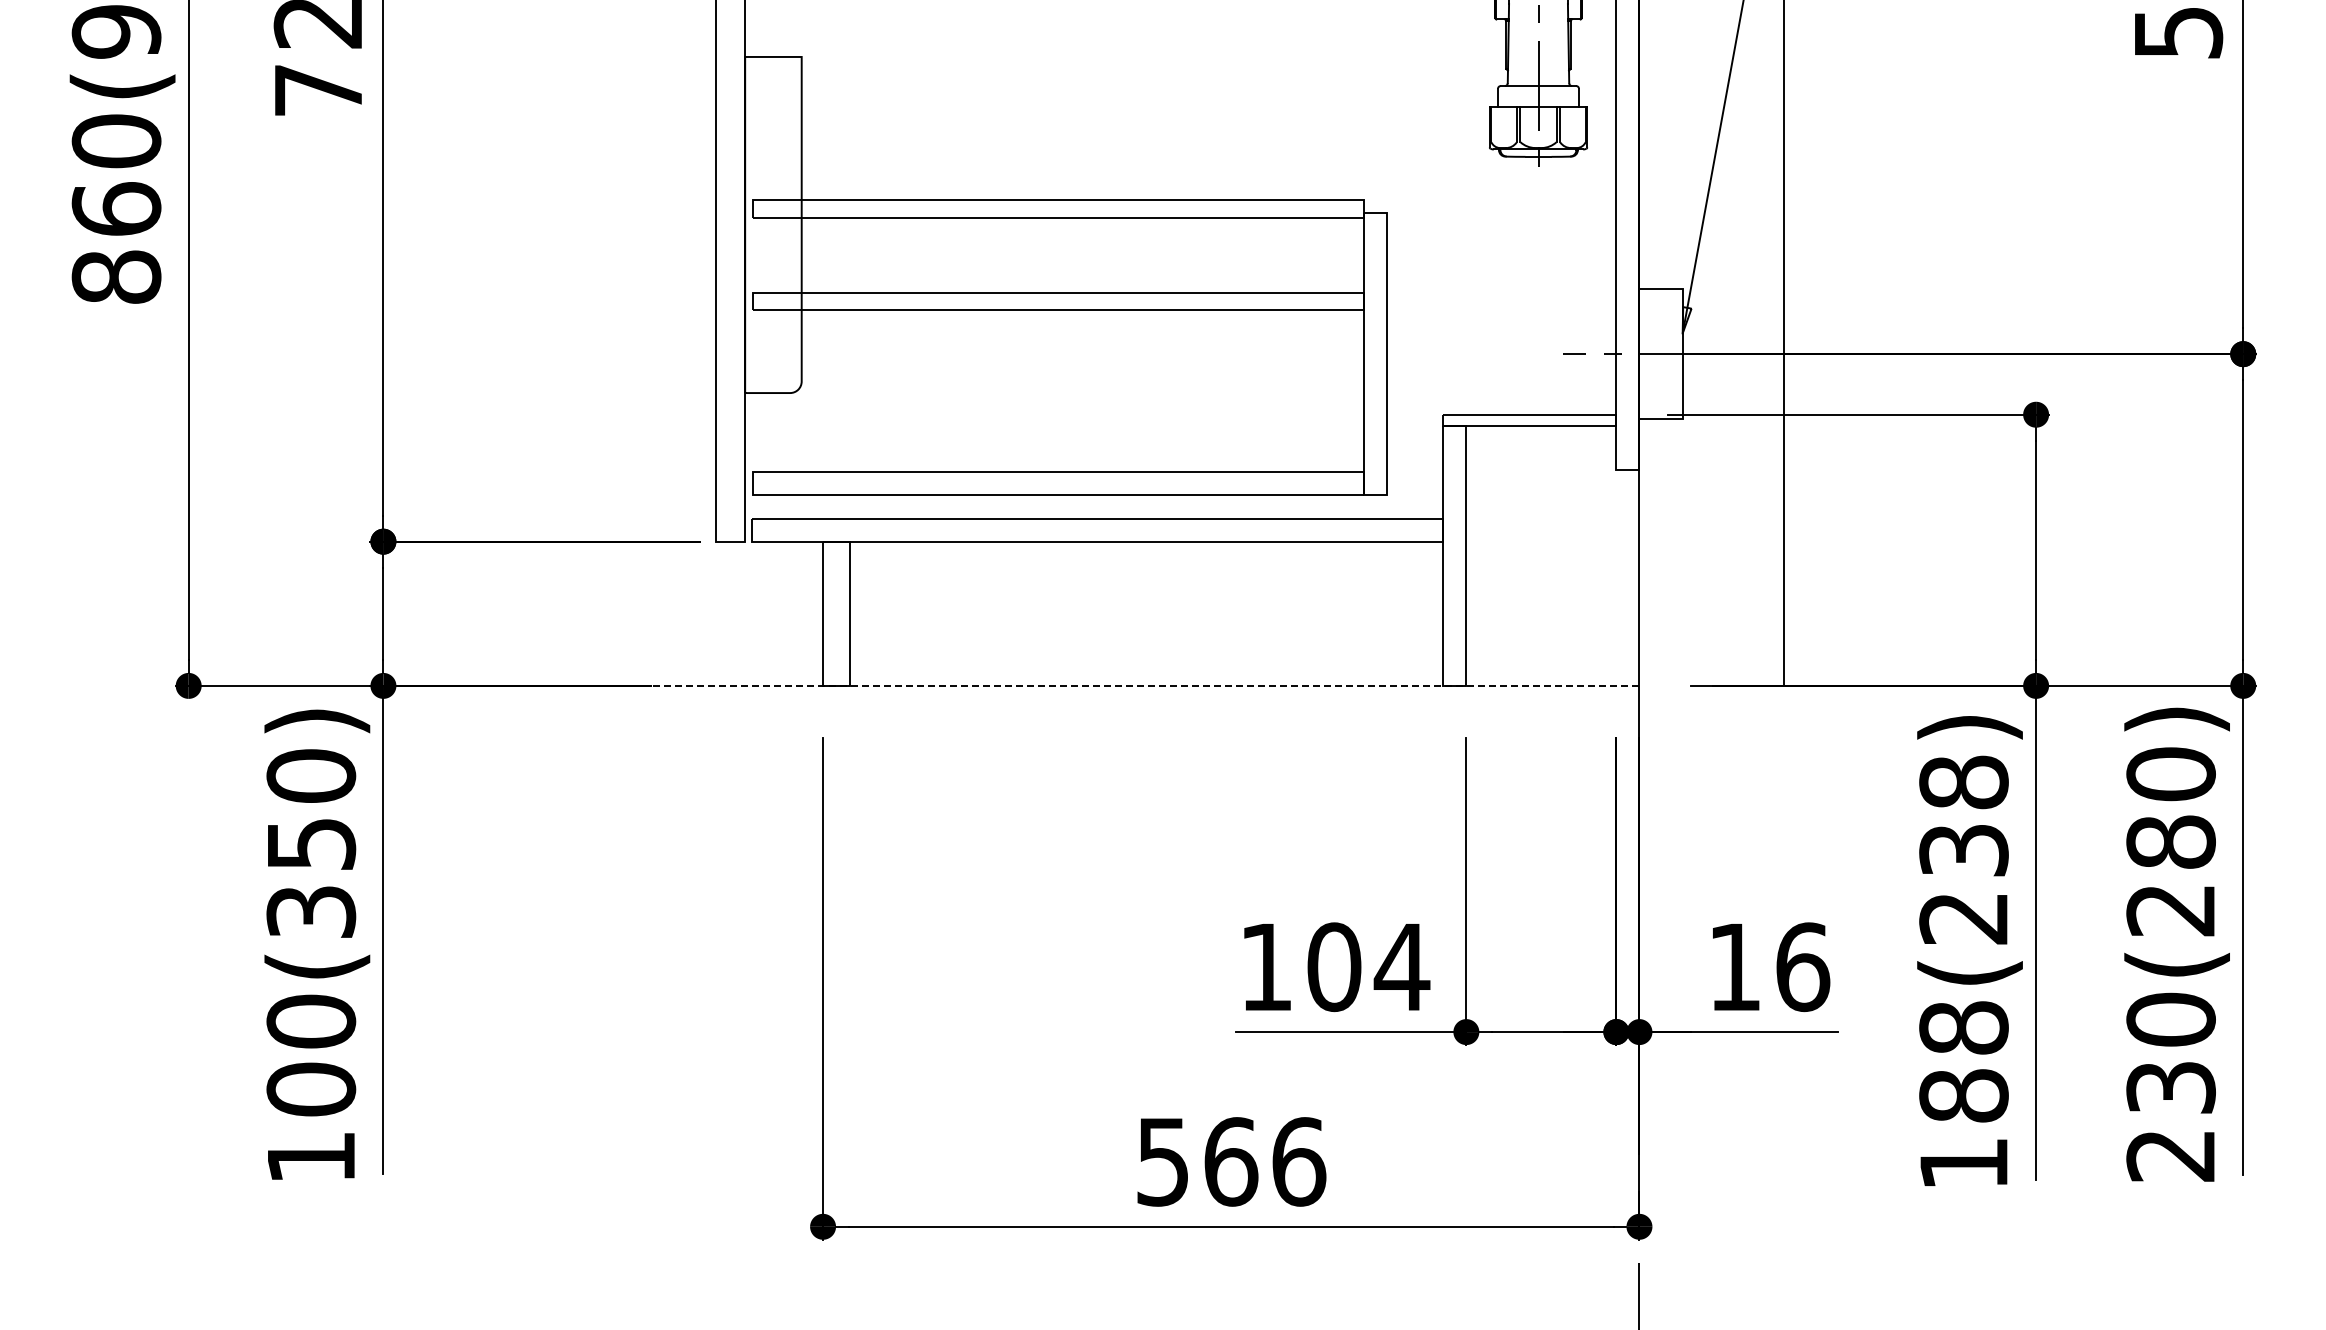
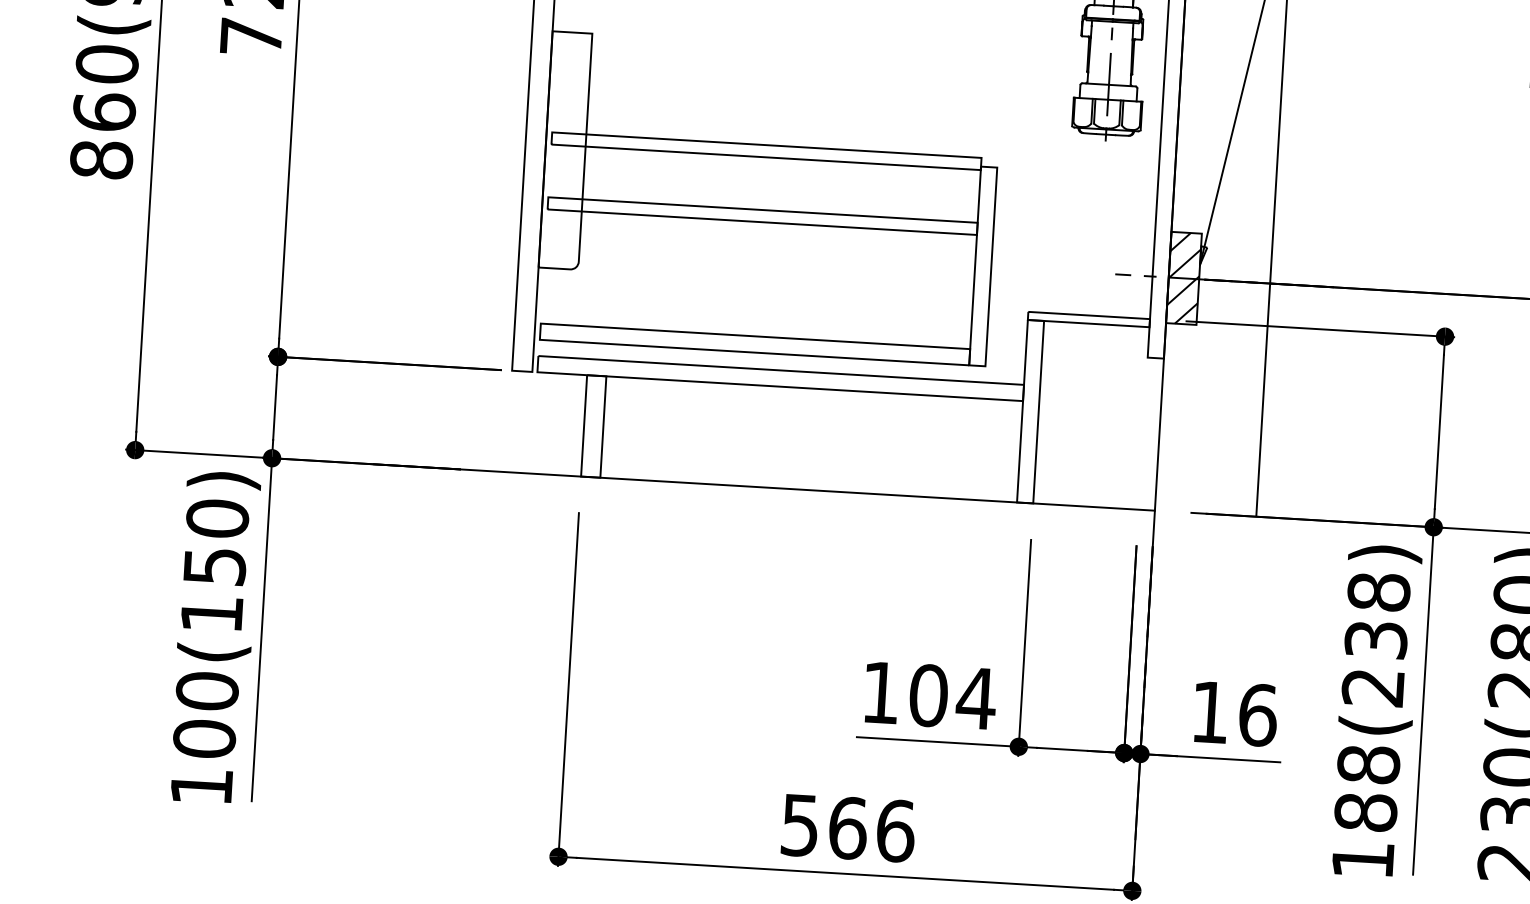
hatch: (1660, 354) -> (1183, 278), added
line: (1083, 685) -> (764, 487), dashed -> solid
text: (311, 911) -> (212, 613), 100(350) -> 100(150)

